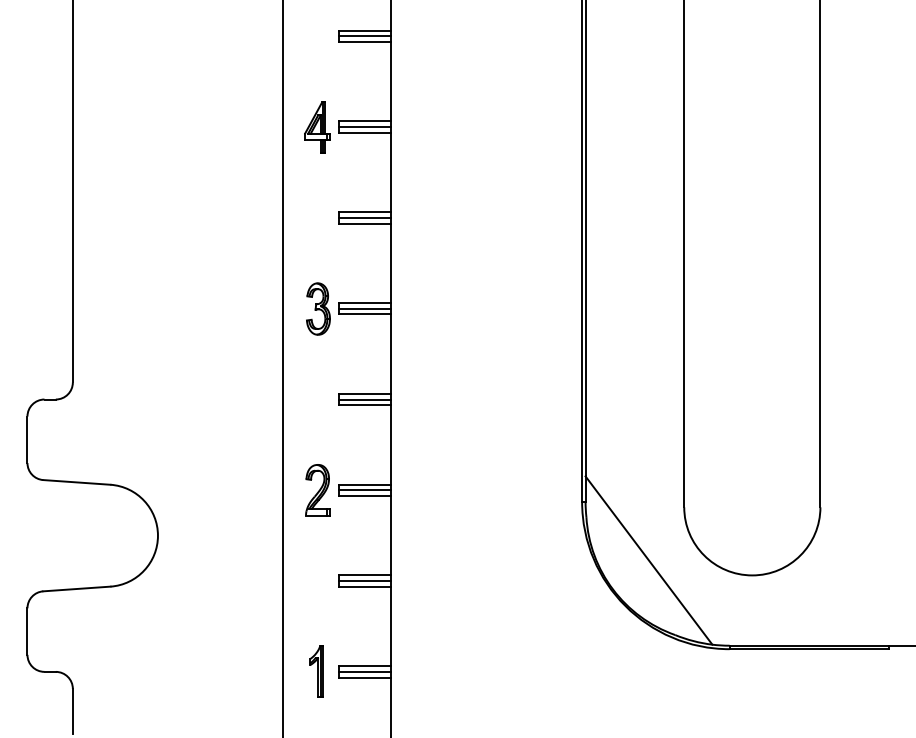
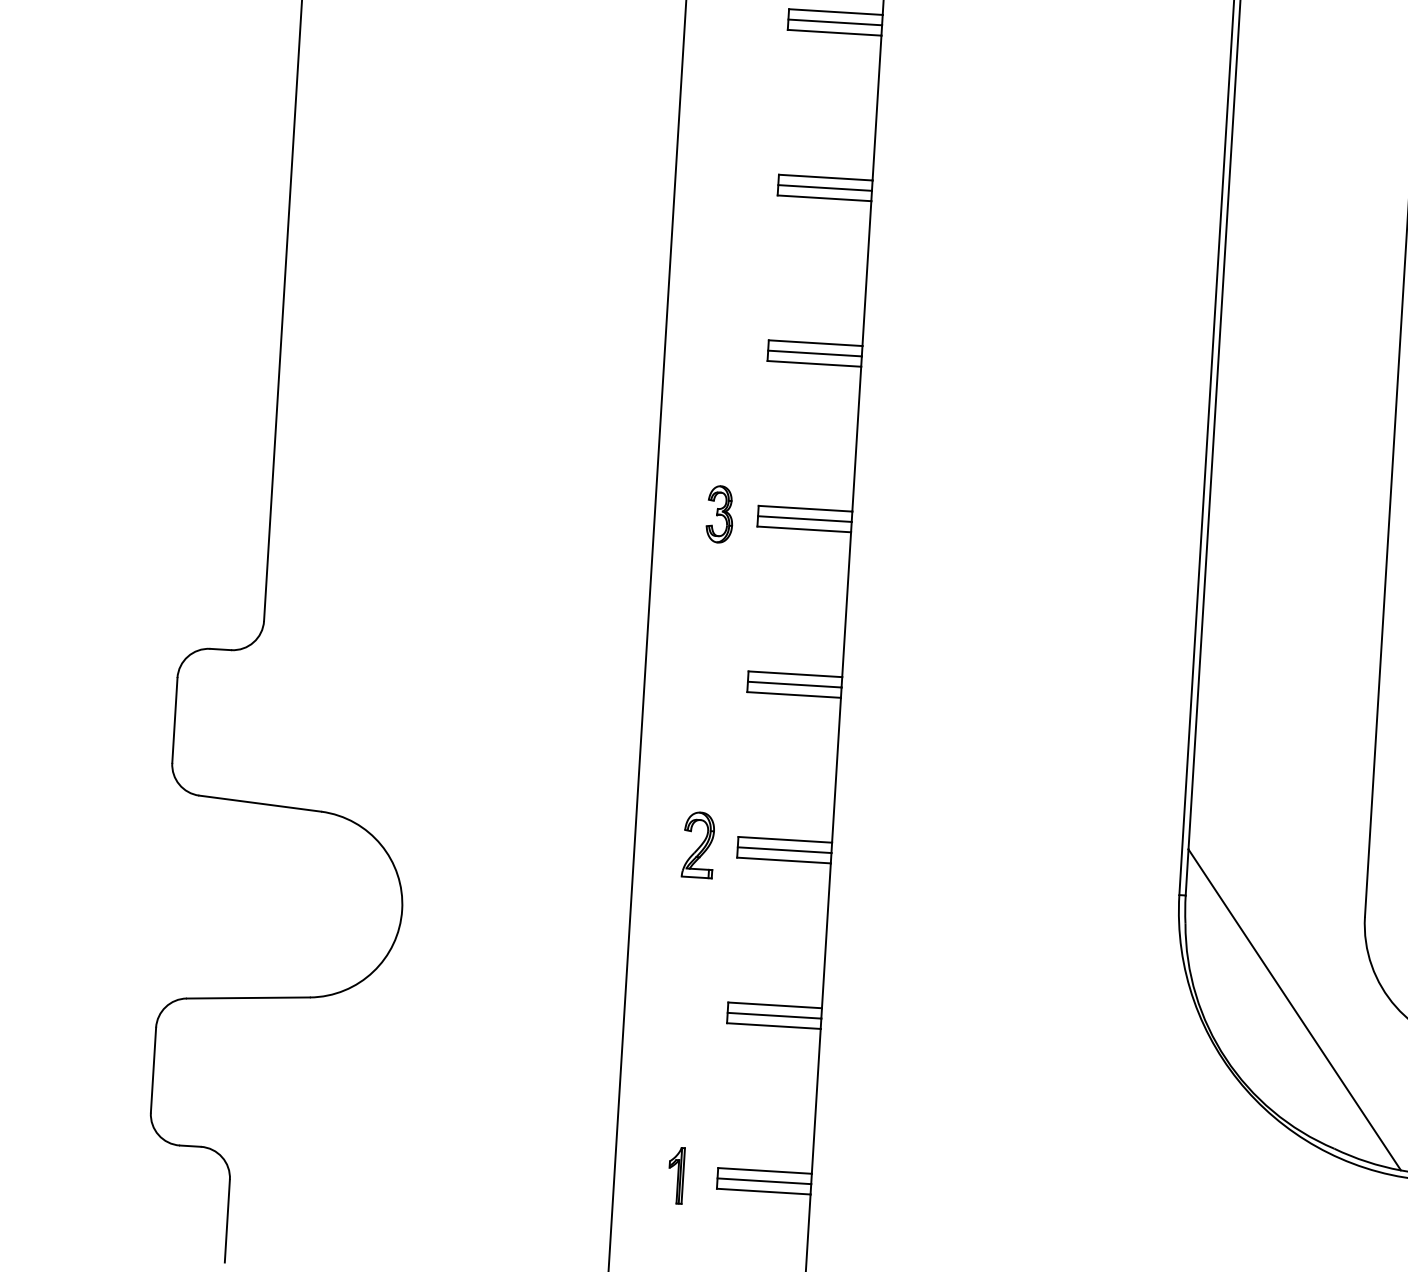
part: (317, 127) -> (738, 183), removed
part: (318, 308) -> (720, 513), size x0.6
part: (317, 490) -> (698, 845), size x0.7
part: (316, 671) -> (676, 1175), size x0.6

